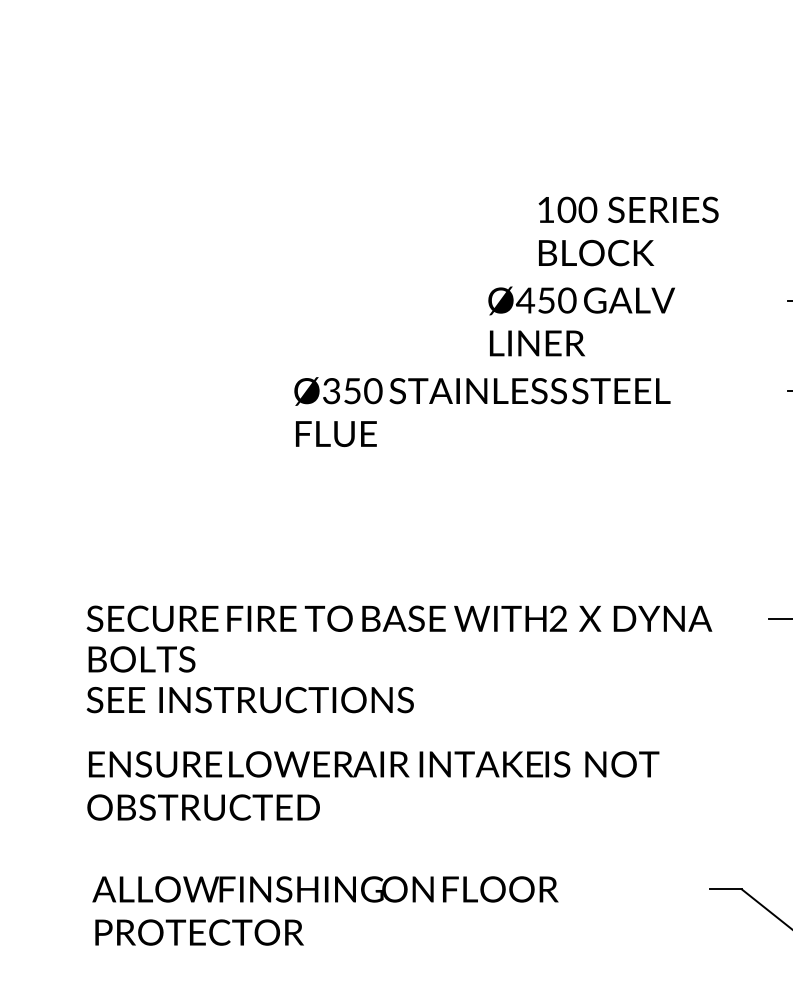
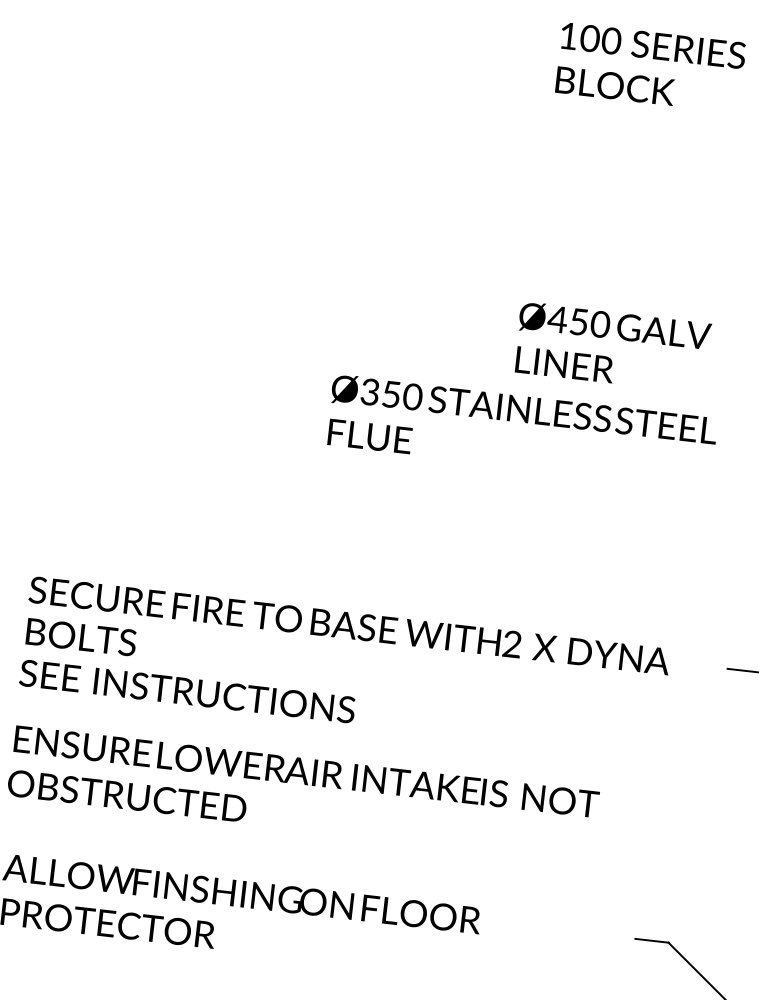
text: (628, 231) -> (650, 67), moved
text: (581, 321) -> (612, 347), moved
text: (482, 412) -> (522, 431), moved

